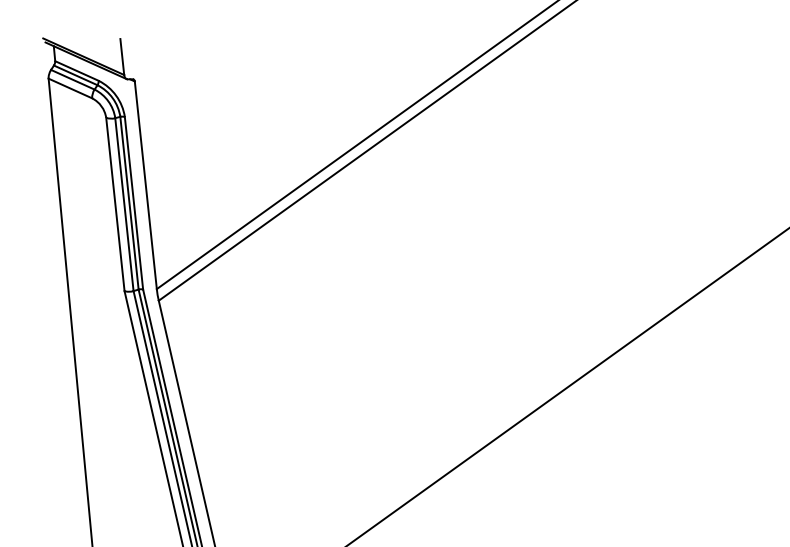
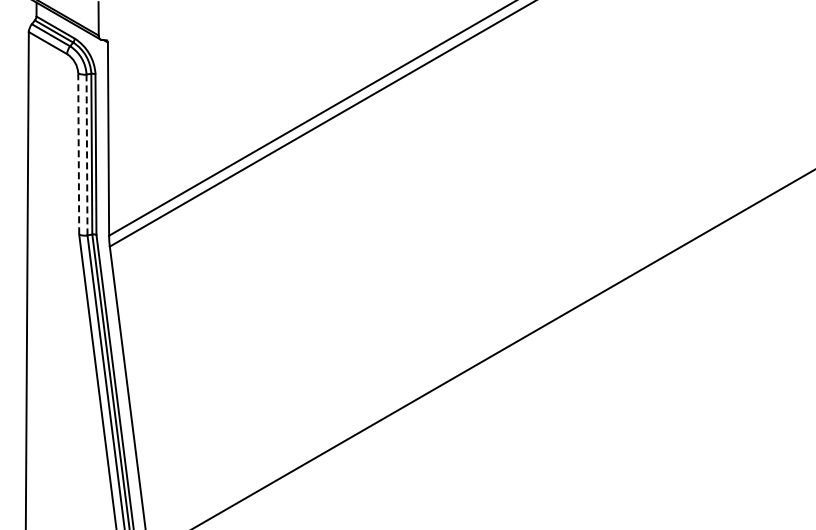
line: (115, 203) -> (78, 153), solid -> dashed
line: (124, 204) -> (87, 154), solid -> dashed

